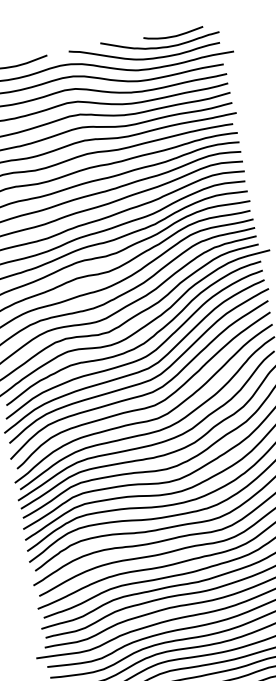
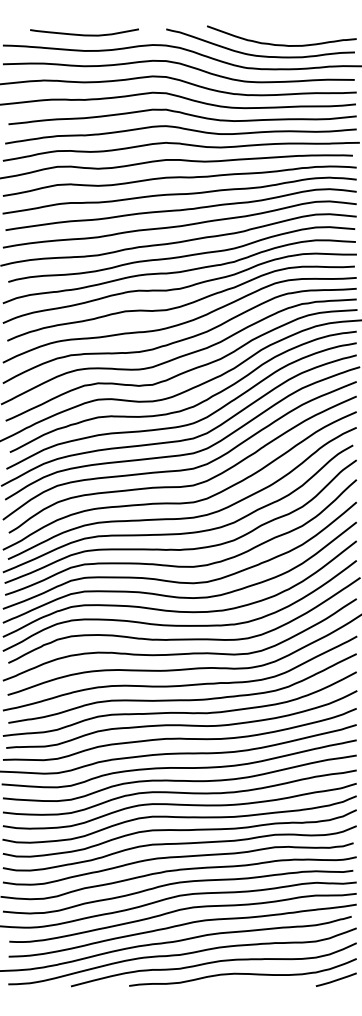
curve: (173, 35) -> (299, 33), removed

